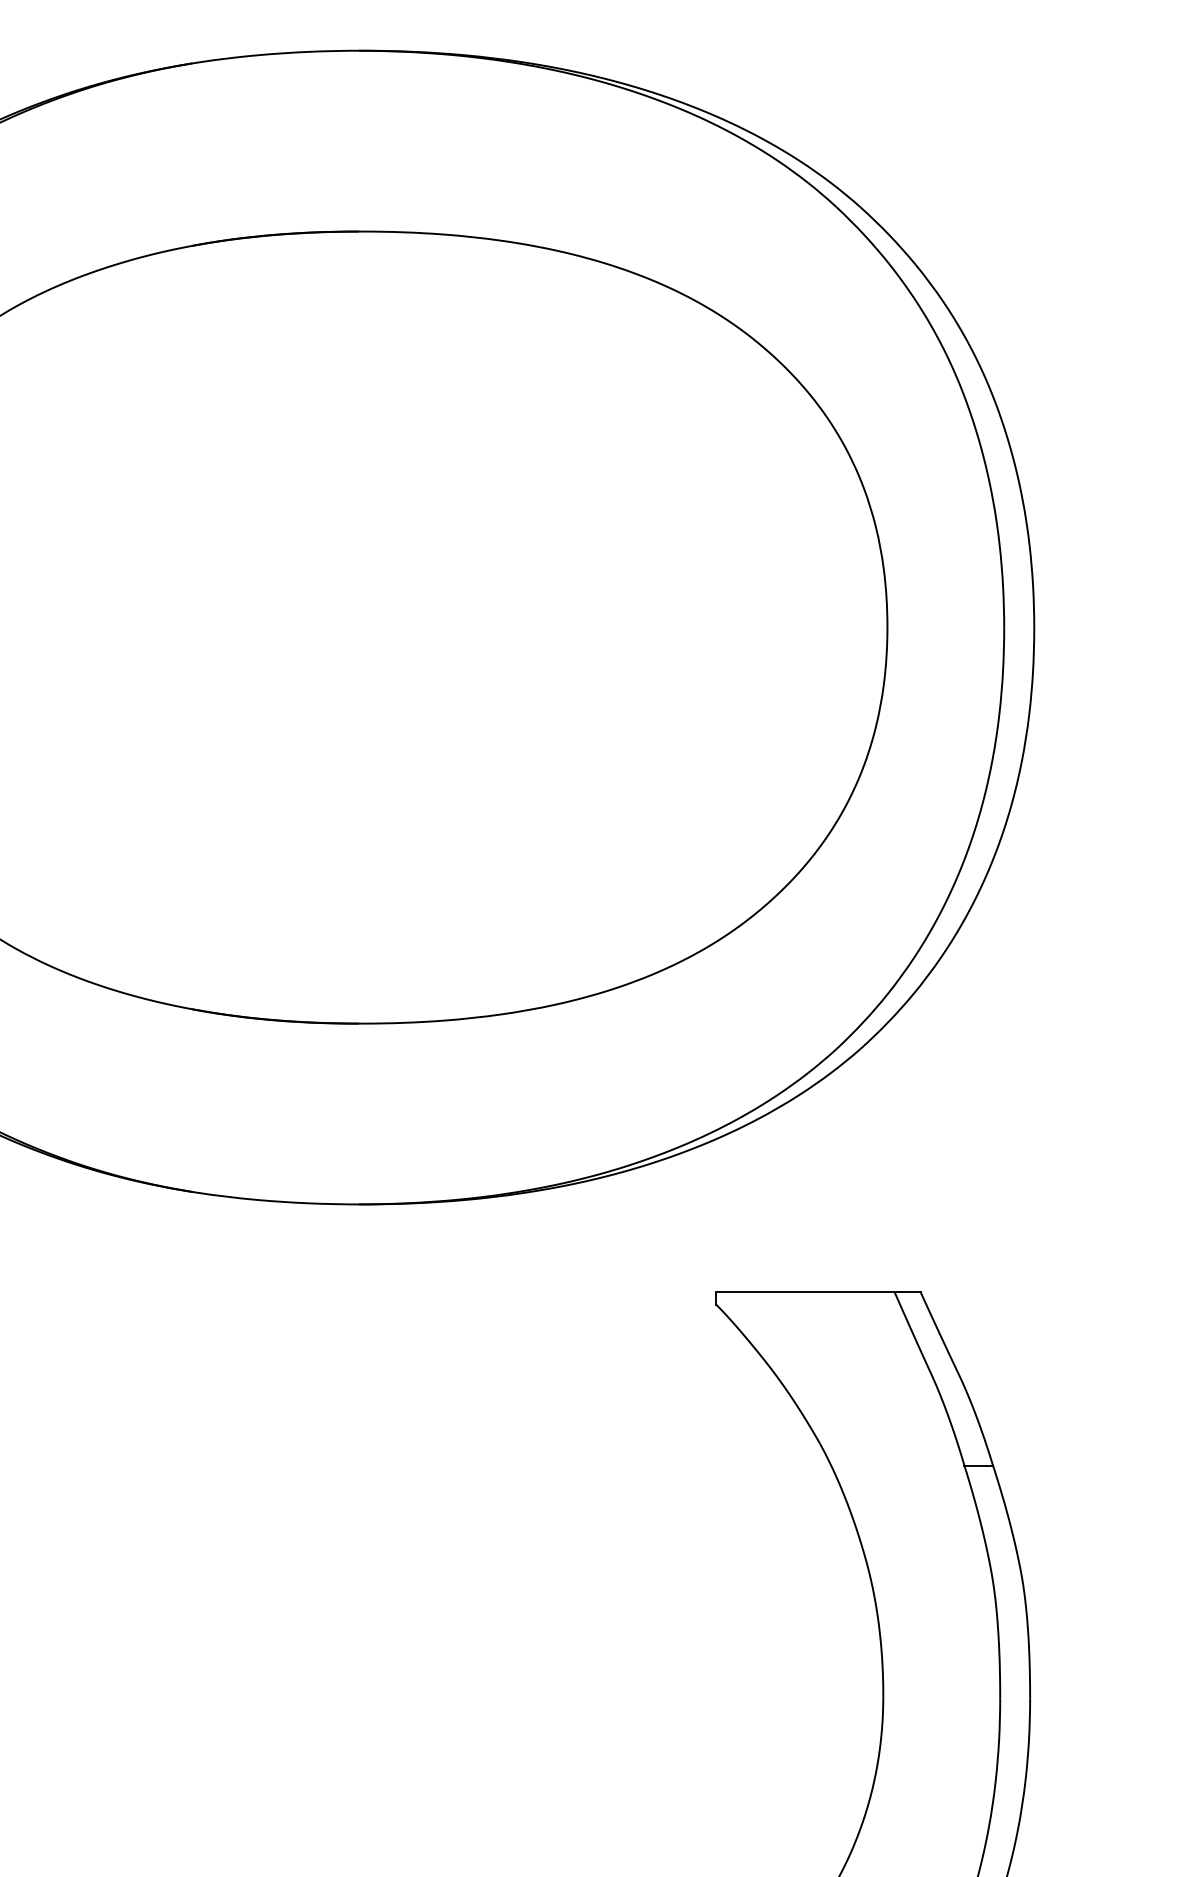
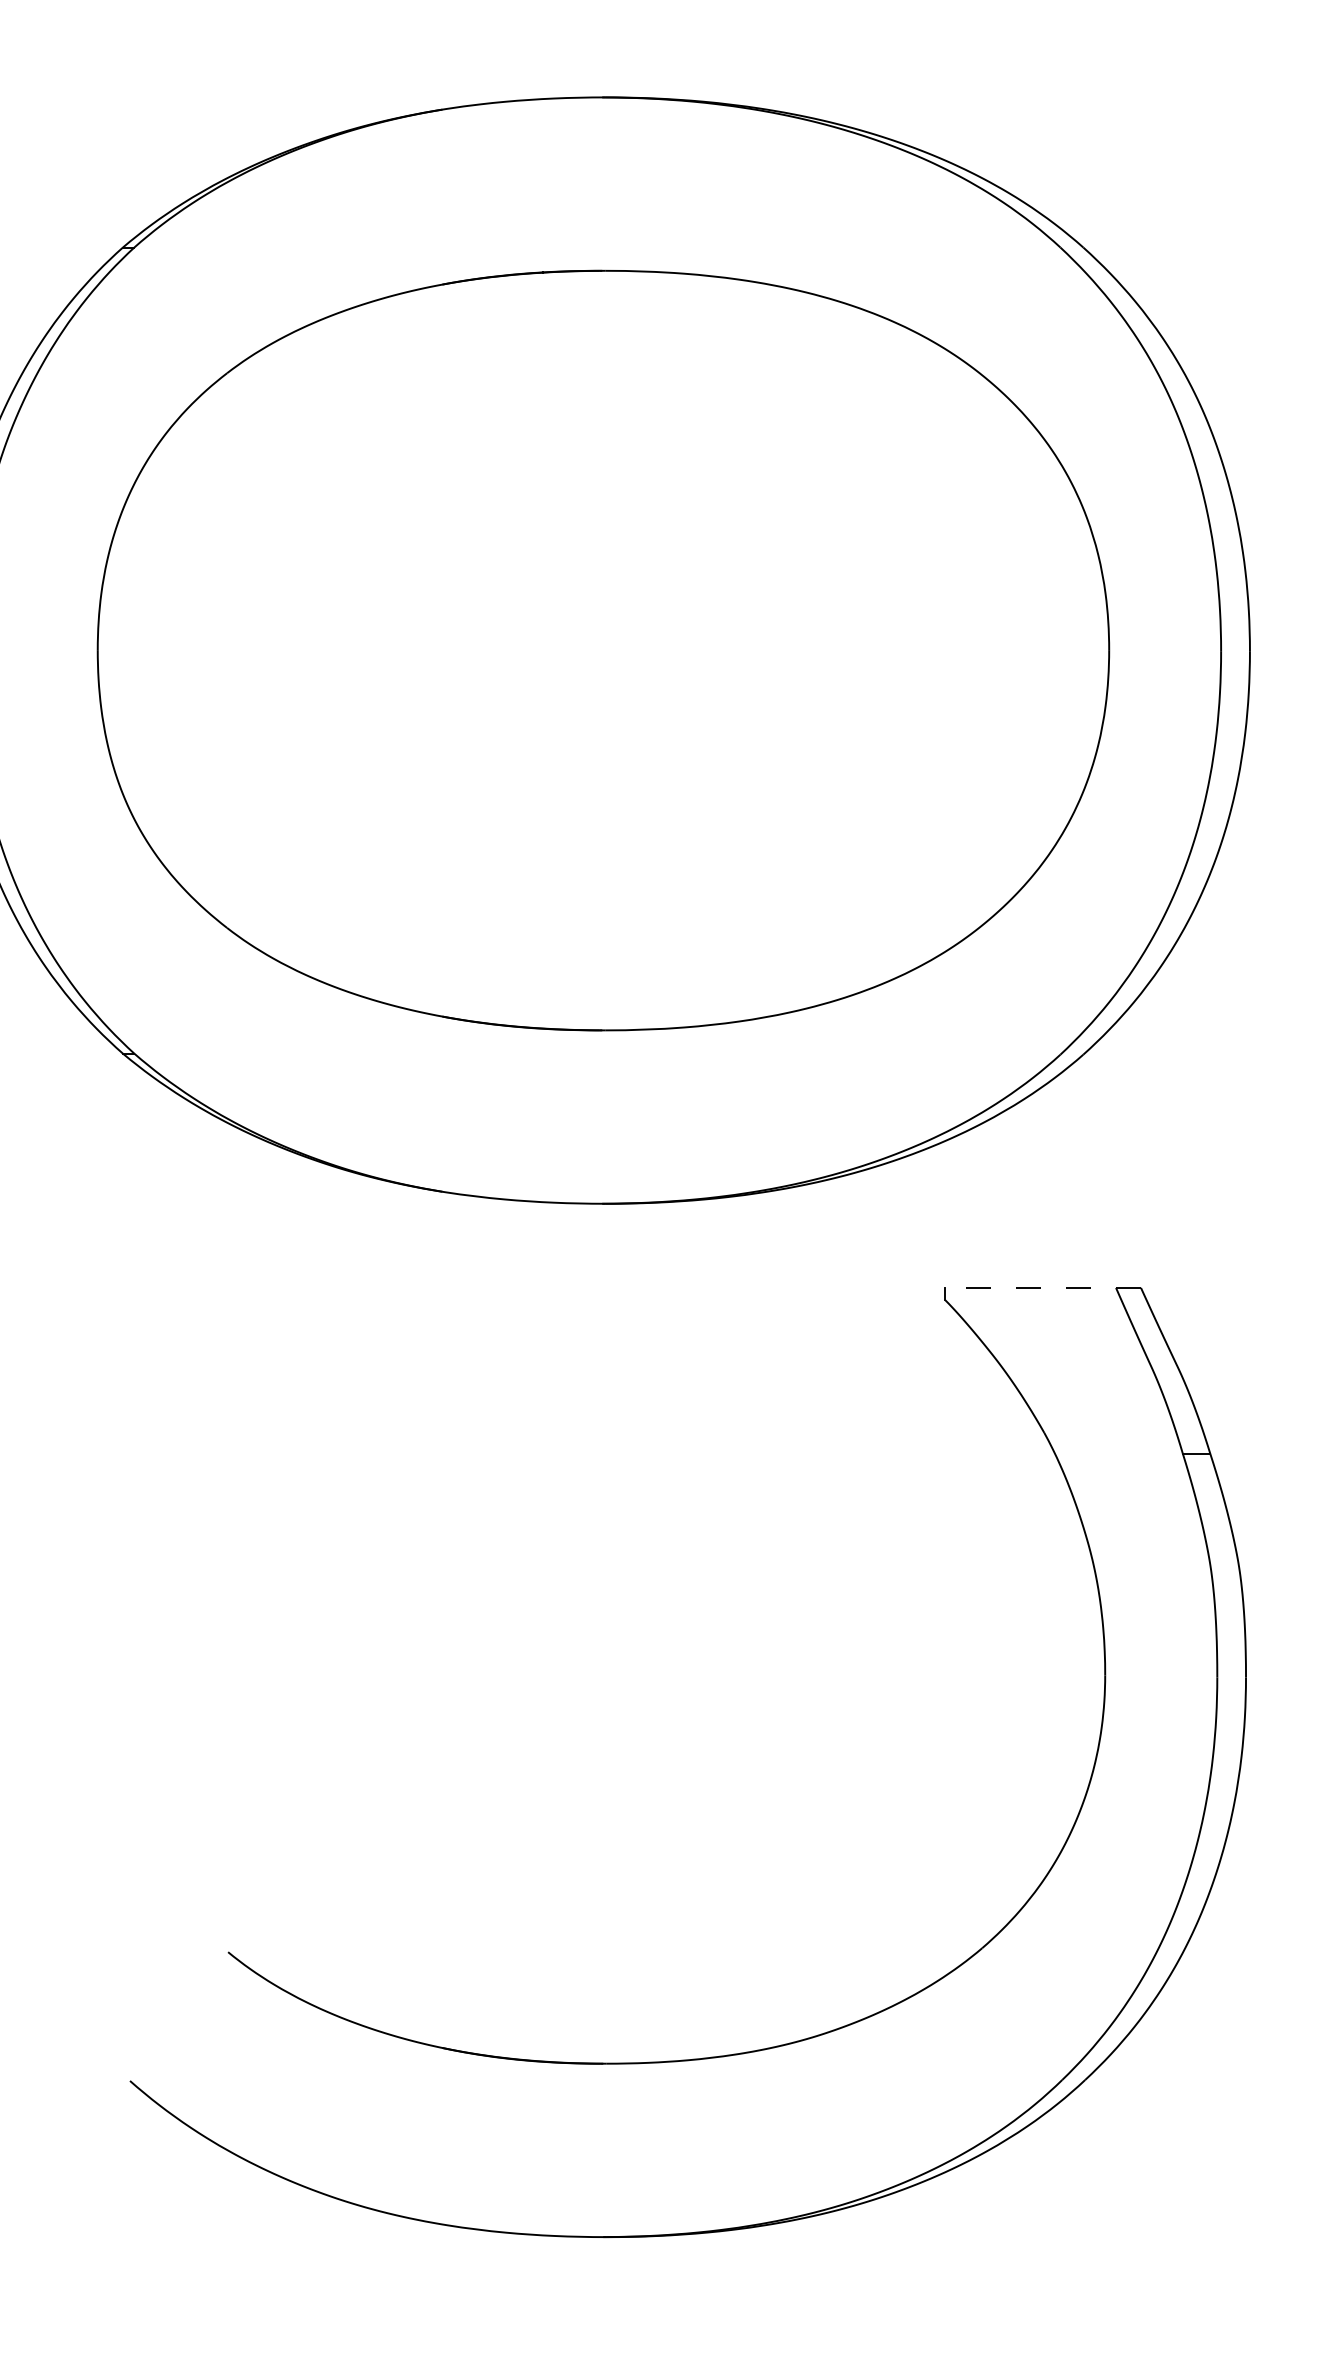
line: (818, 1291) -> (1043, 1287), solid -> dashed

